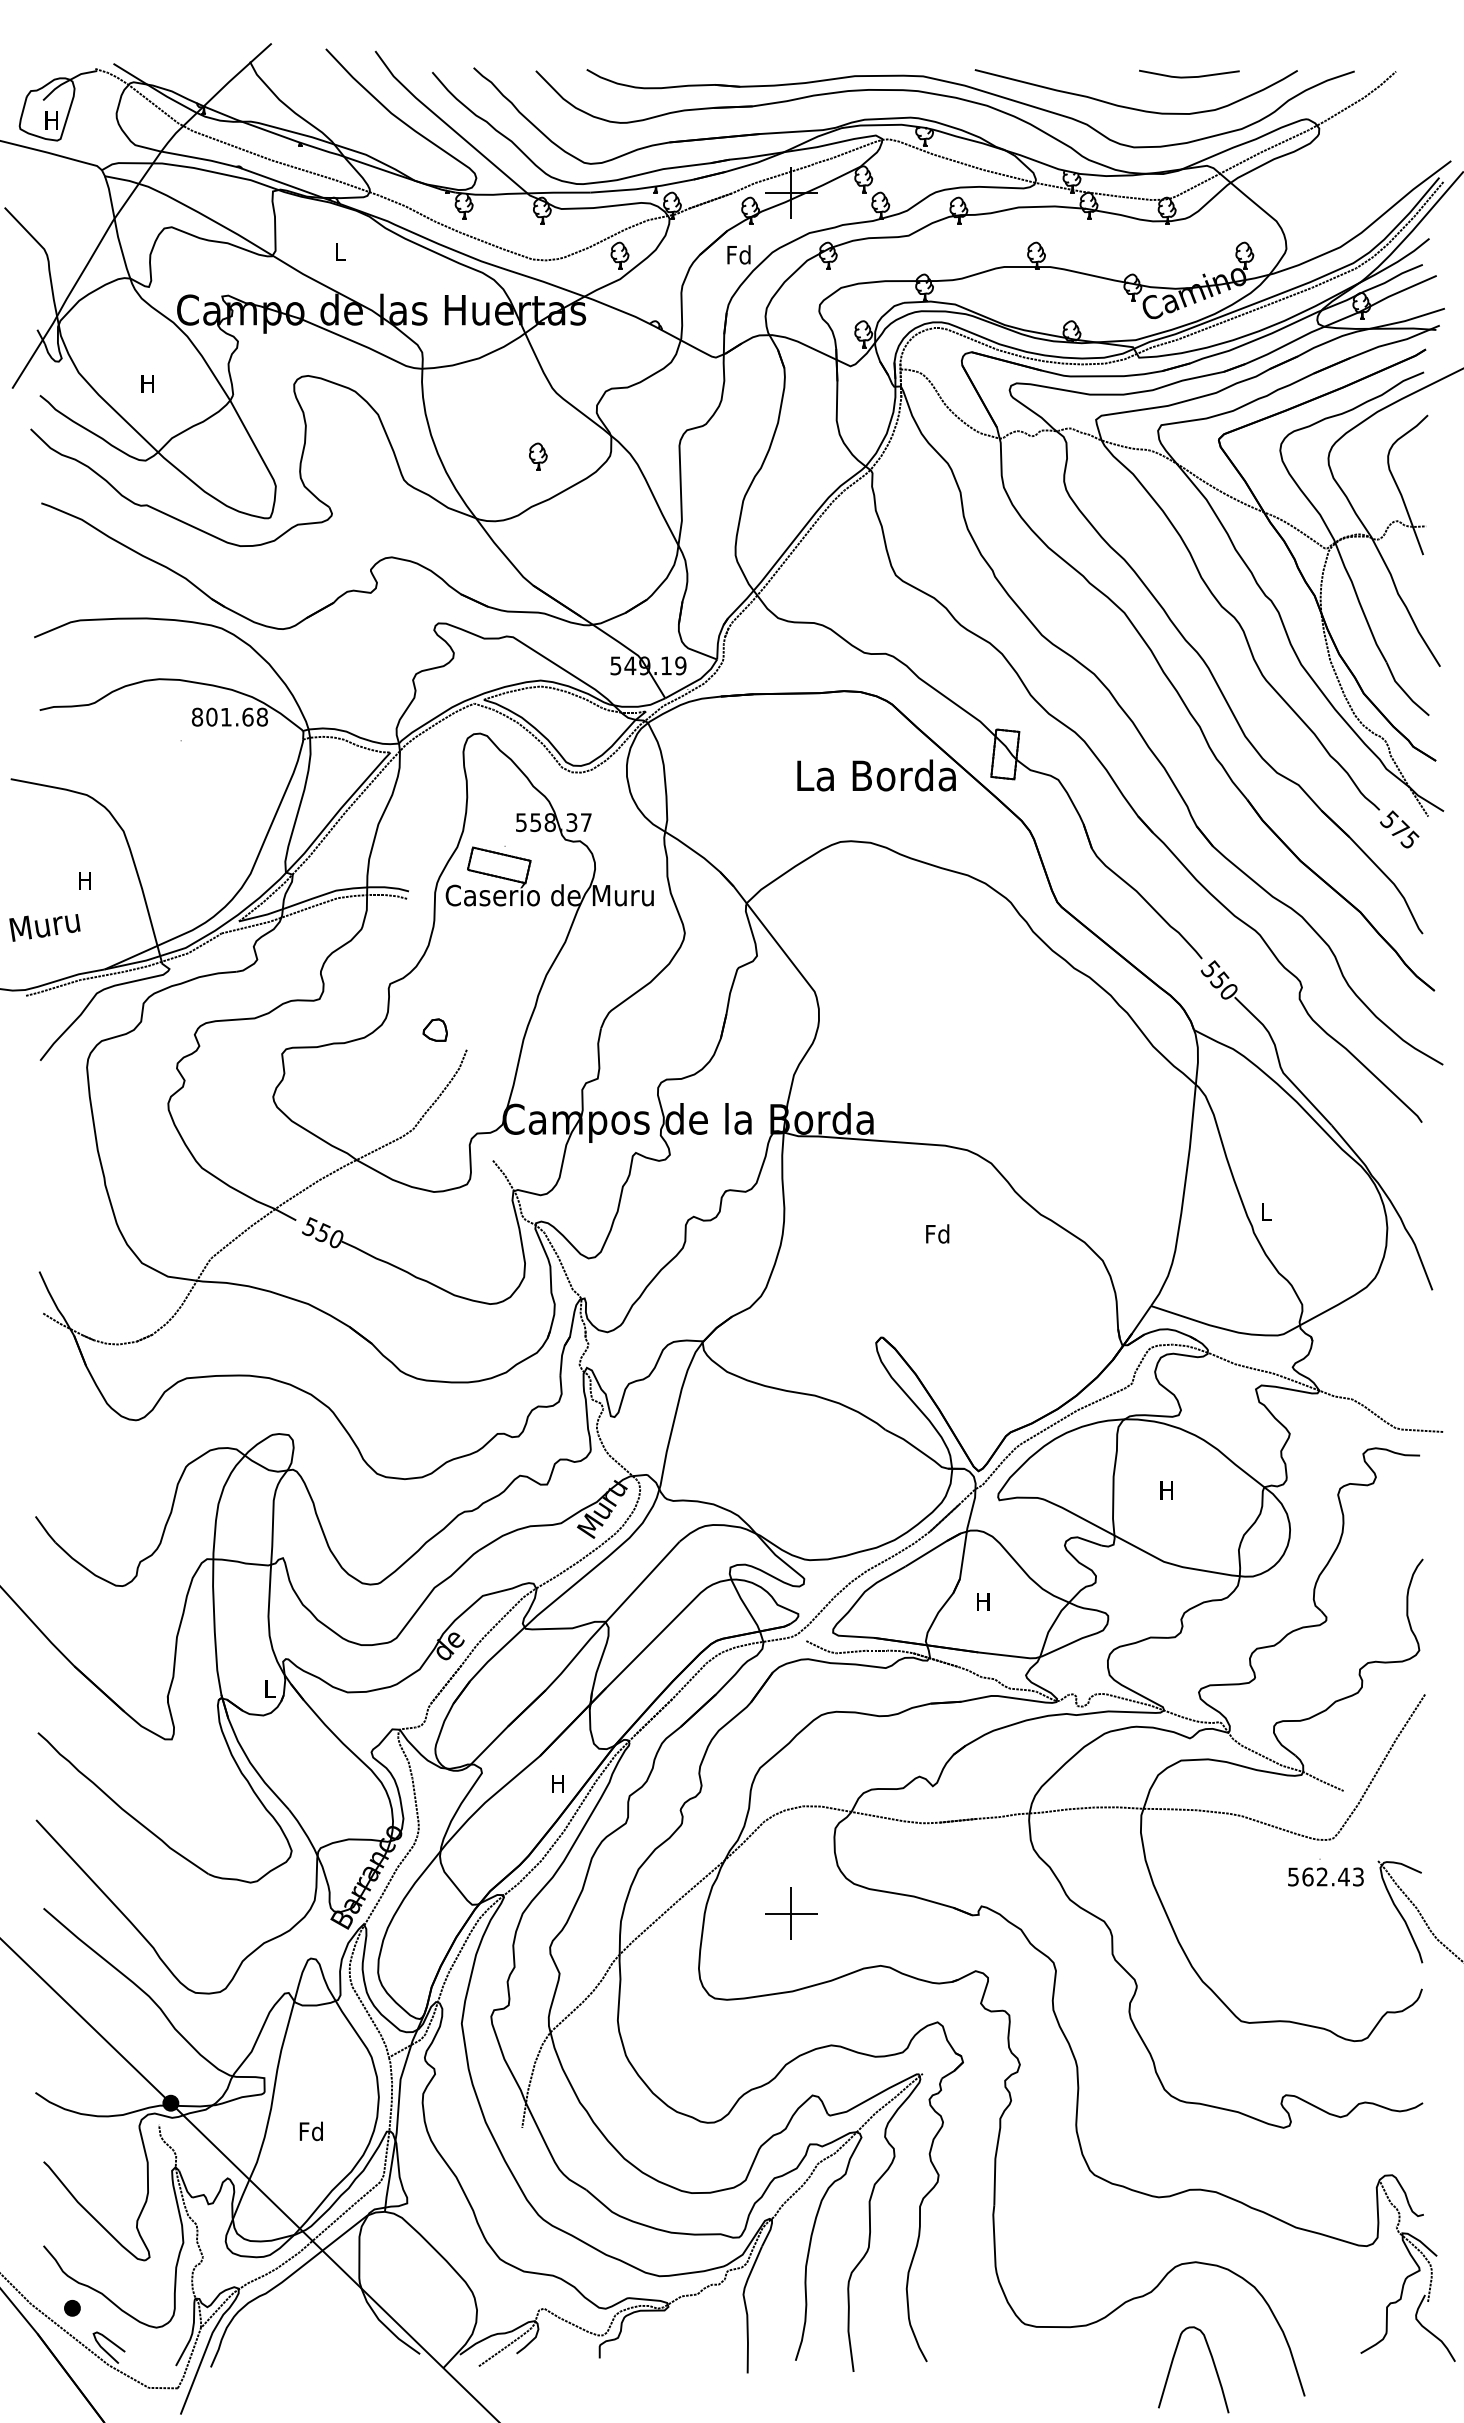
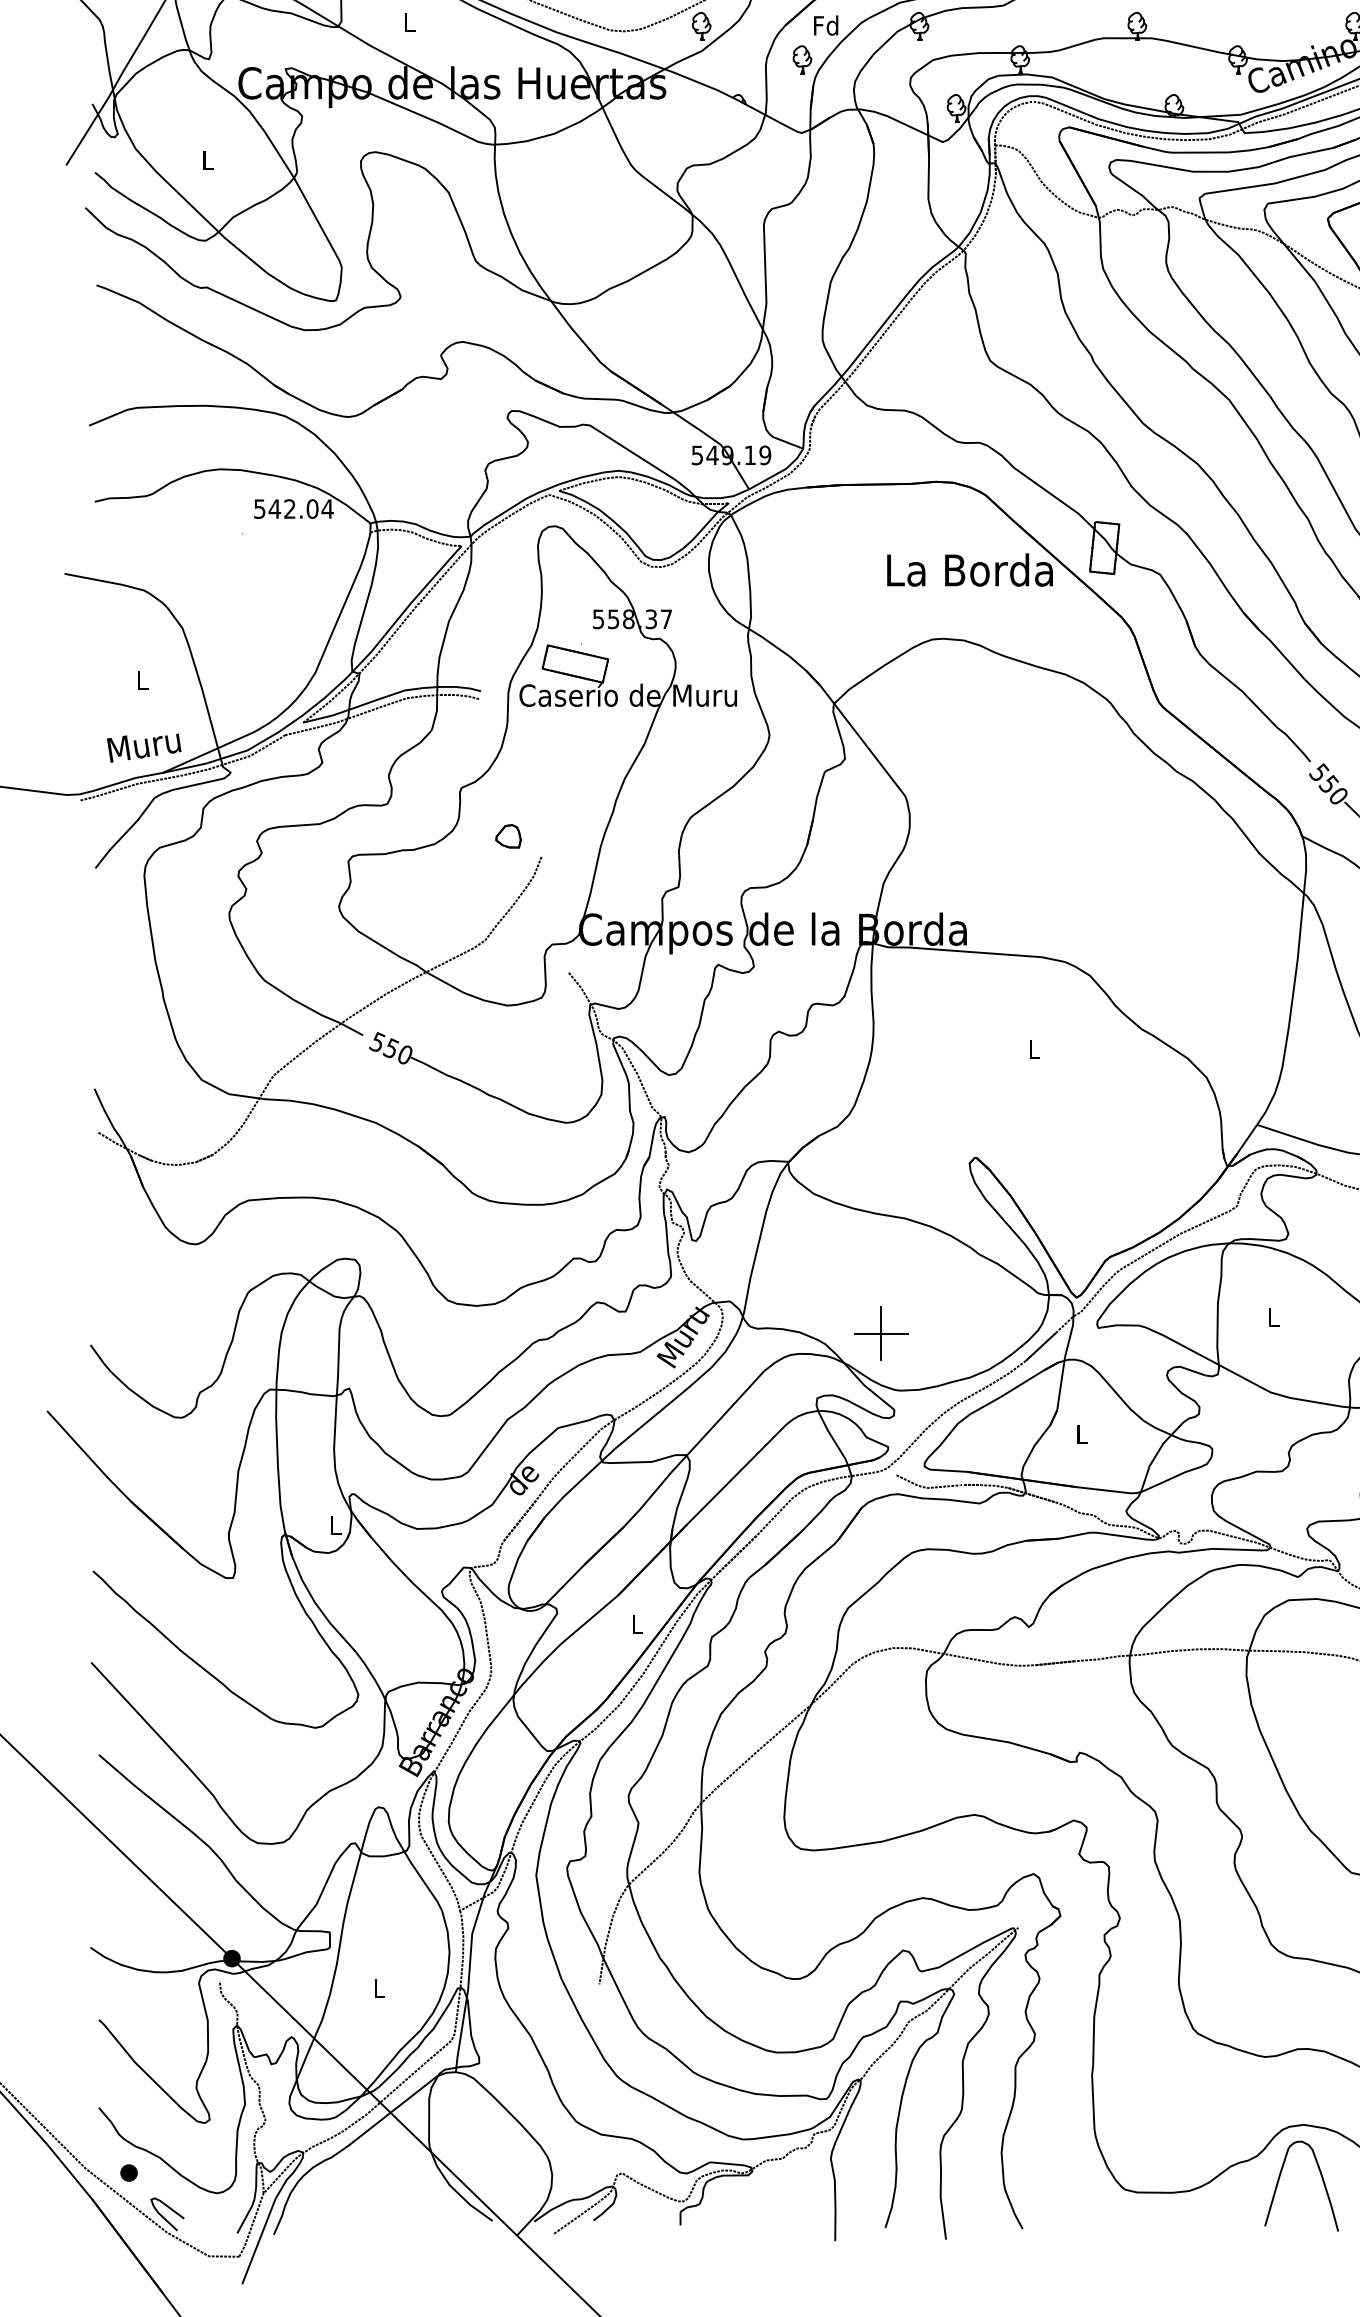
text: (147, 383) -> (207, 160), H -> L
part: (538, 456) -> (802, 59), moved
text: (229, 716) -> (293, 508), 801.68 -> 542.04
text: (84, 880) -> (141, 679), H -> L
text: (44, 927) -> (143, 747), moved
text: (937, 1233) -> (1033, 1049), Fd -> L
text: (1166, 1490) -> (1273, 1317), H -> L
text: (983, 1601) -> (1081, 1433), H -> L
text: (557, 1783) -> (636, 1624), H -> L
part: (791, 1913) -> (881, 1333), moved
text: (310, 2131) -> (378, 1988), Fd -> L
curve: (1212, 2362) -> (1321, 2178), moved

